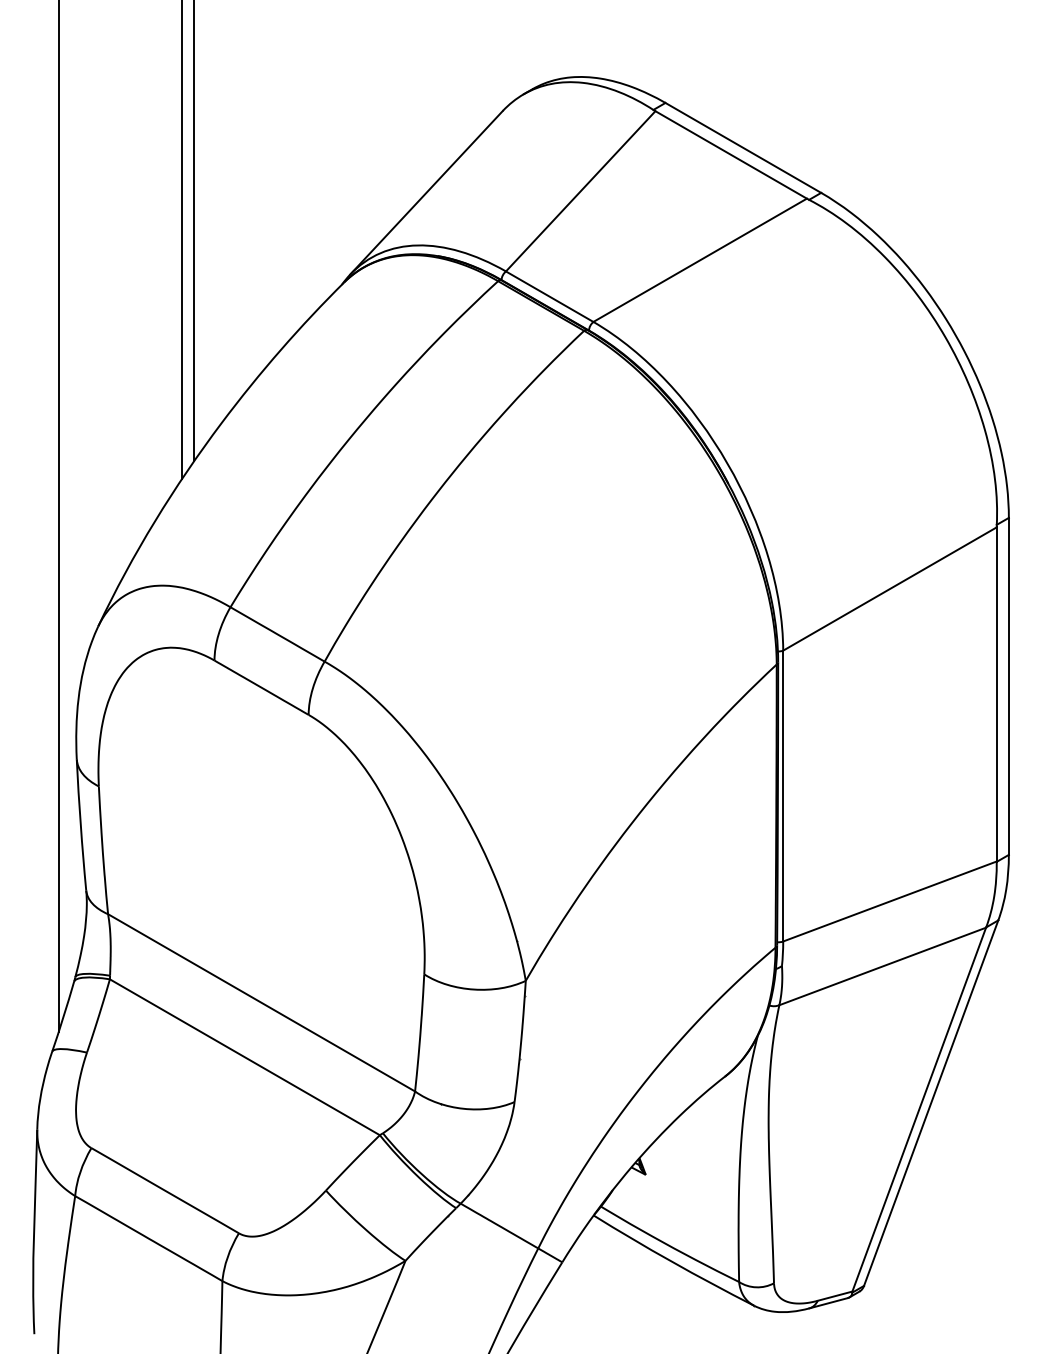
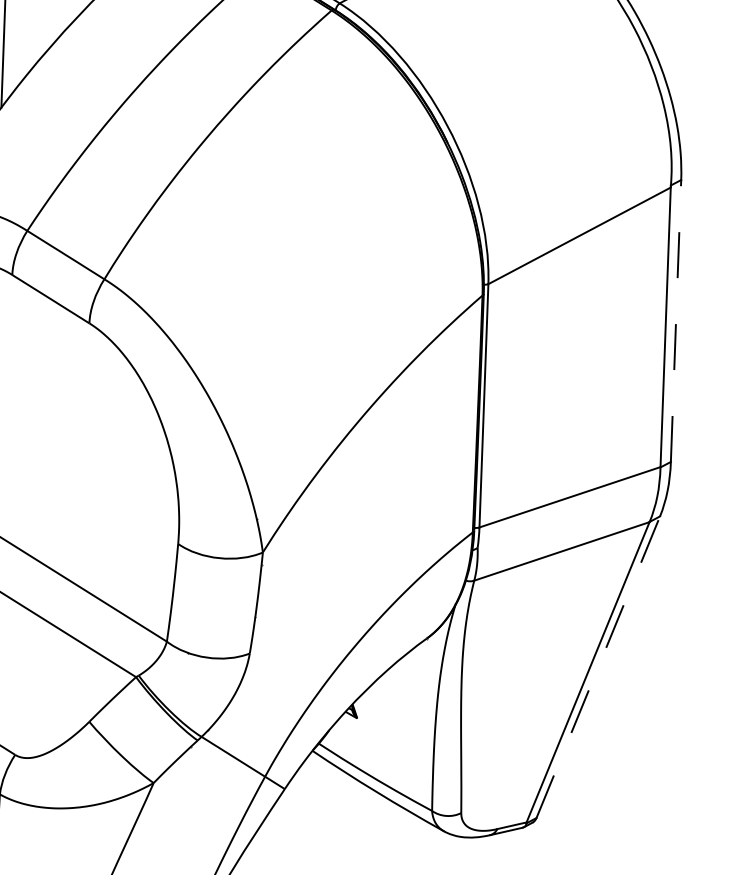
line: (1008, 685) -> (675, 320), solid -> dashed
line: (931, 1103) -> (598, 667), solid -> dashed

